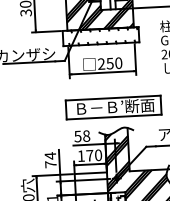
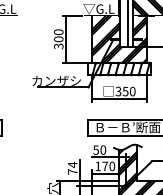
hatch: (100, 36) -> (118, 68), added
text: (101, 63) -> (118, 91), 250 -> 350
text: (86, 136) -> (103, 150), 58 -> 50

